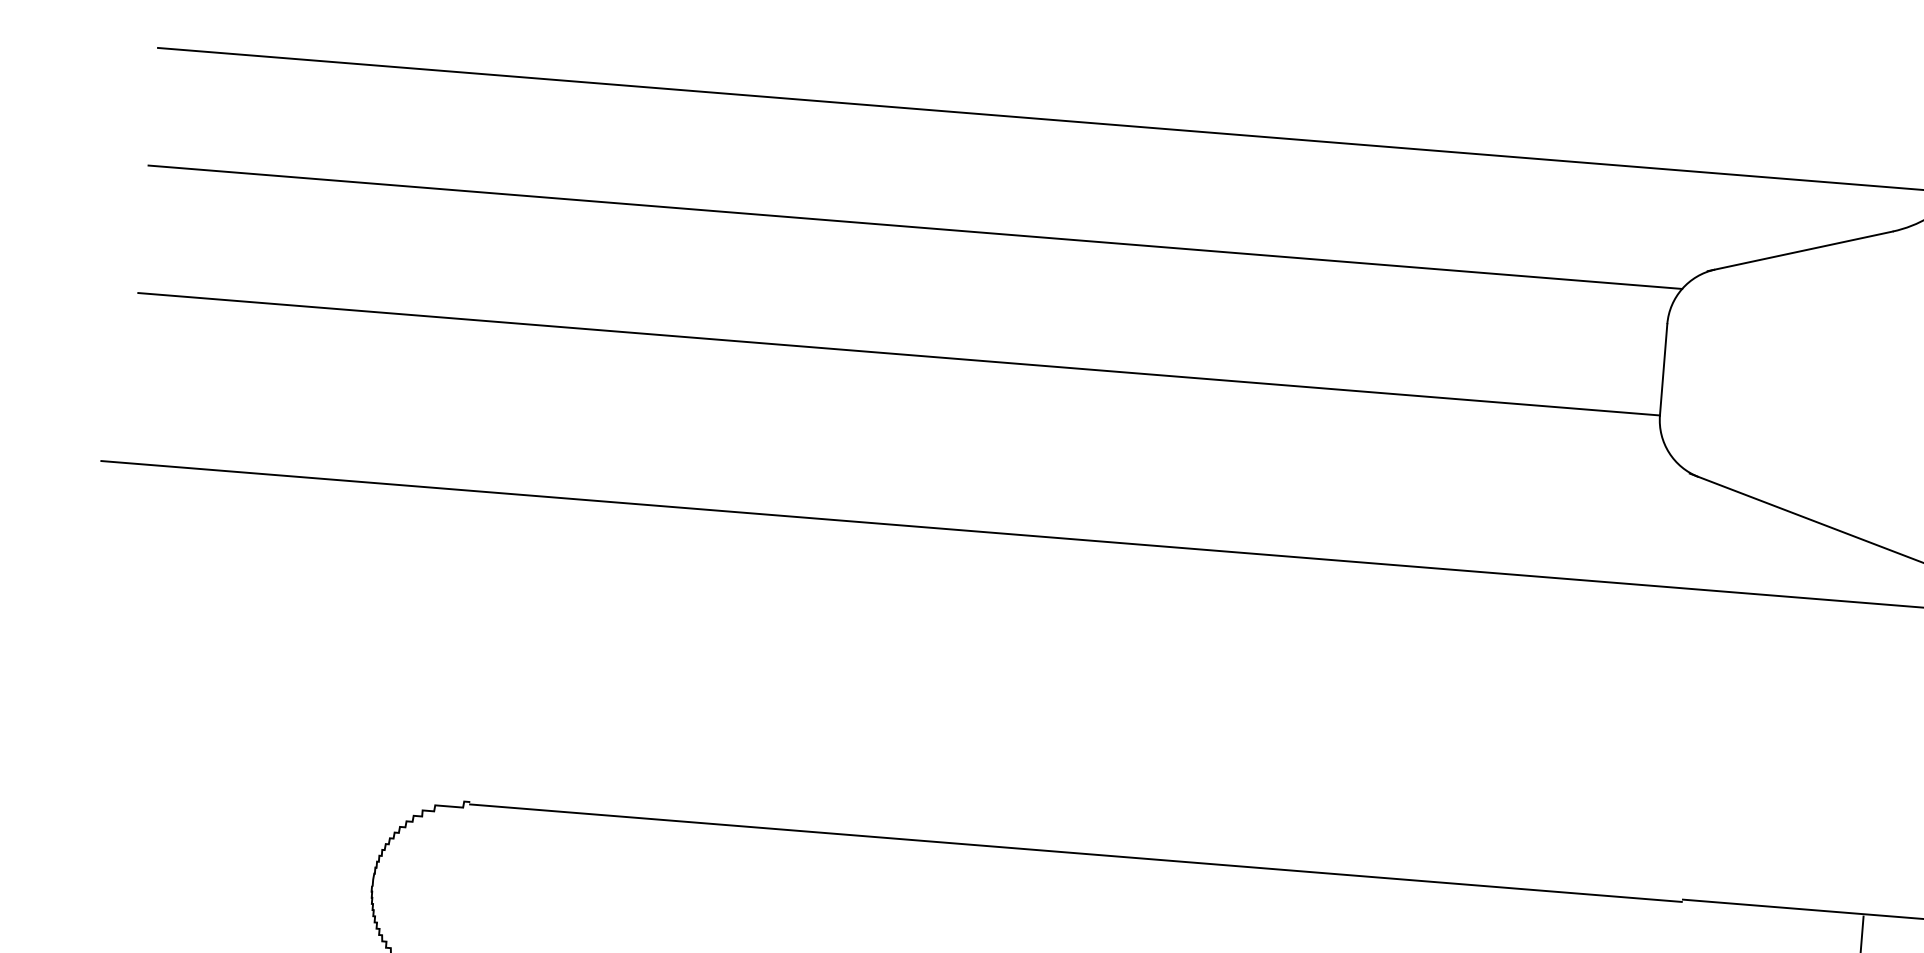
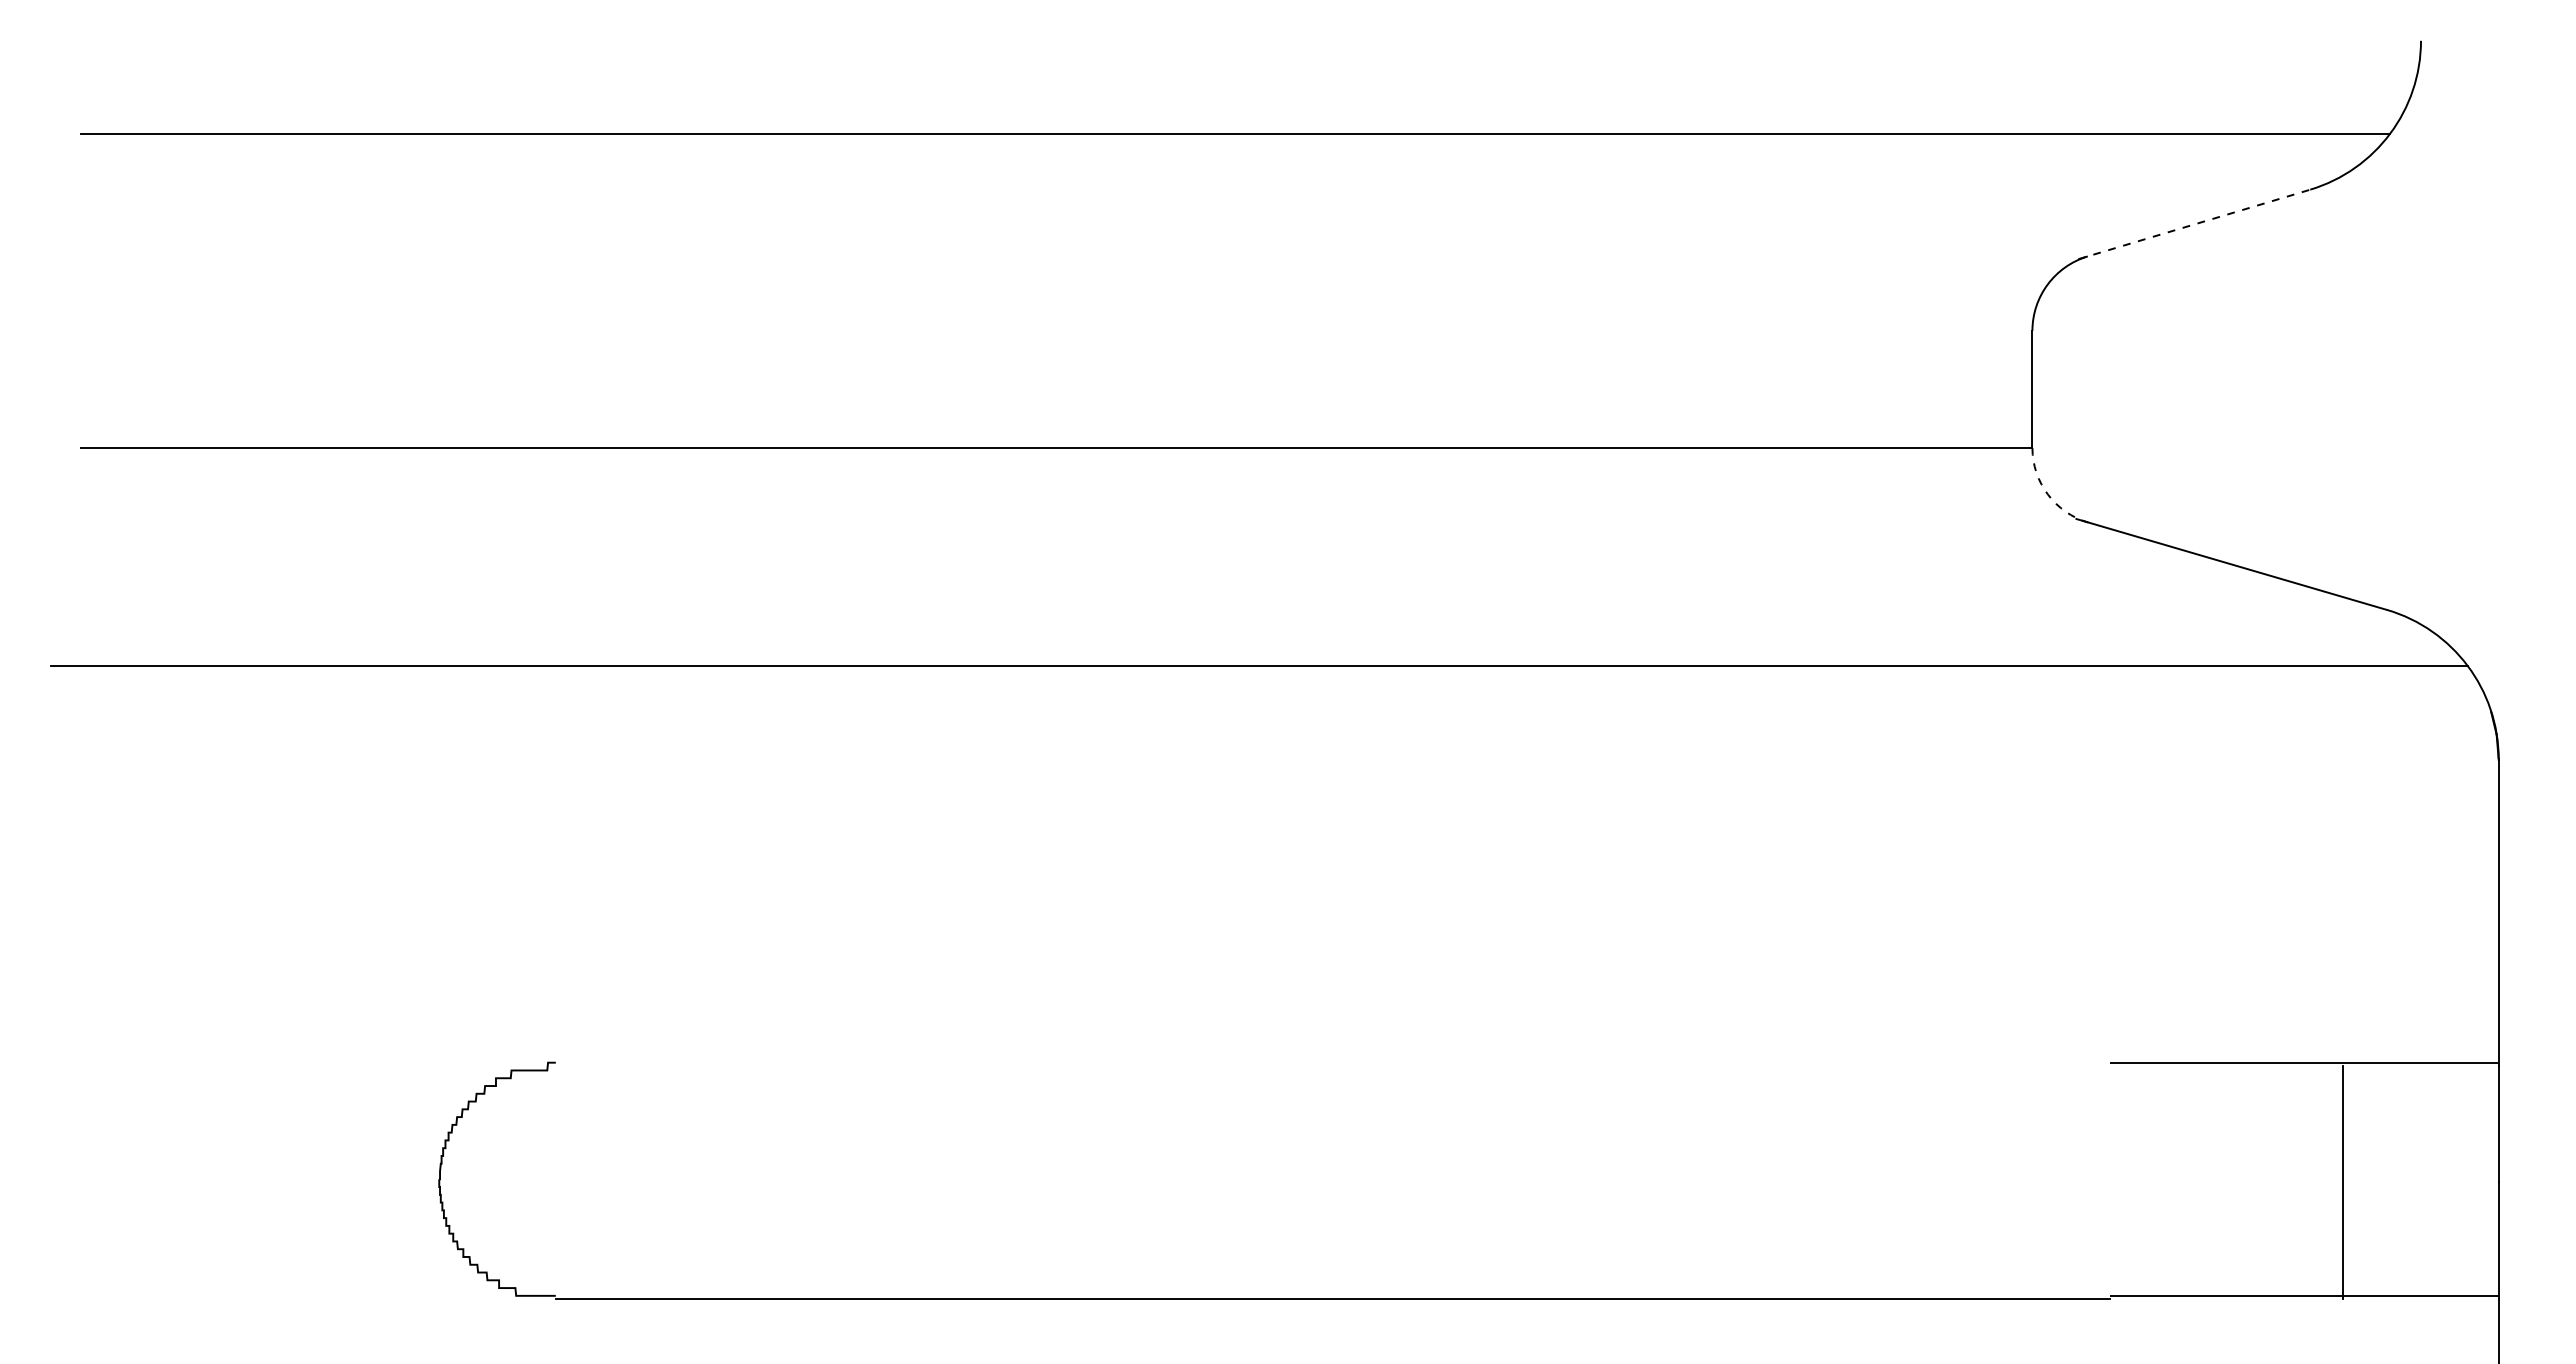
line: (914, 227) -> (1063, 284), removed
line: (1800, 251) -> (2194, 224), solid -> dashed
arc: (1668, 452) -> (2047, 494), solid -> dashed
line: (1075, 852) -> (1332, 1065), removed

